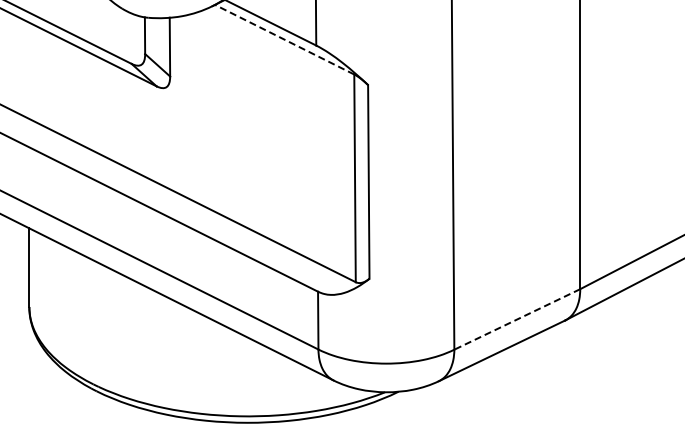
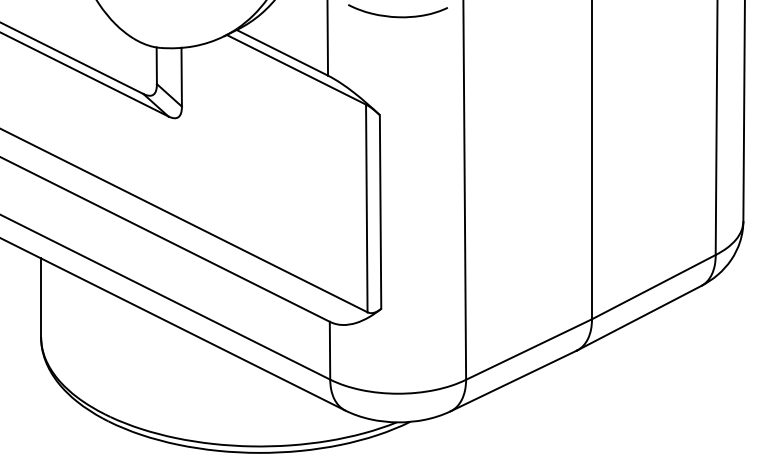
line: (284, 39) -> (296, 69), dashed -> solid
line: (517, 319) -> (529, 349), dashed -> solid

